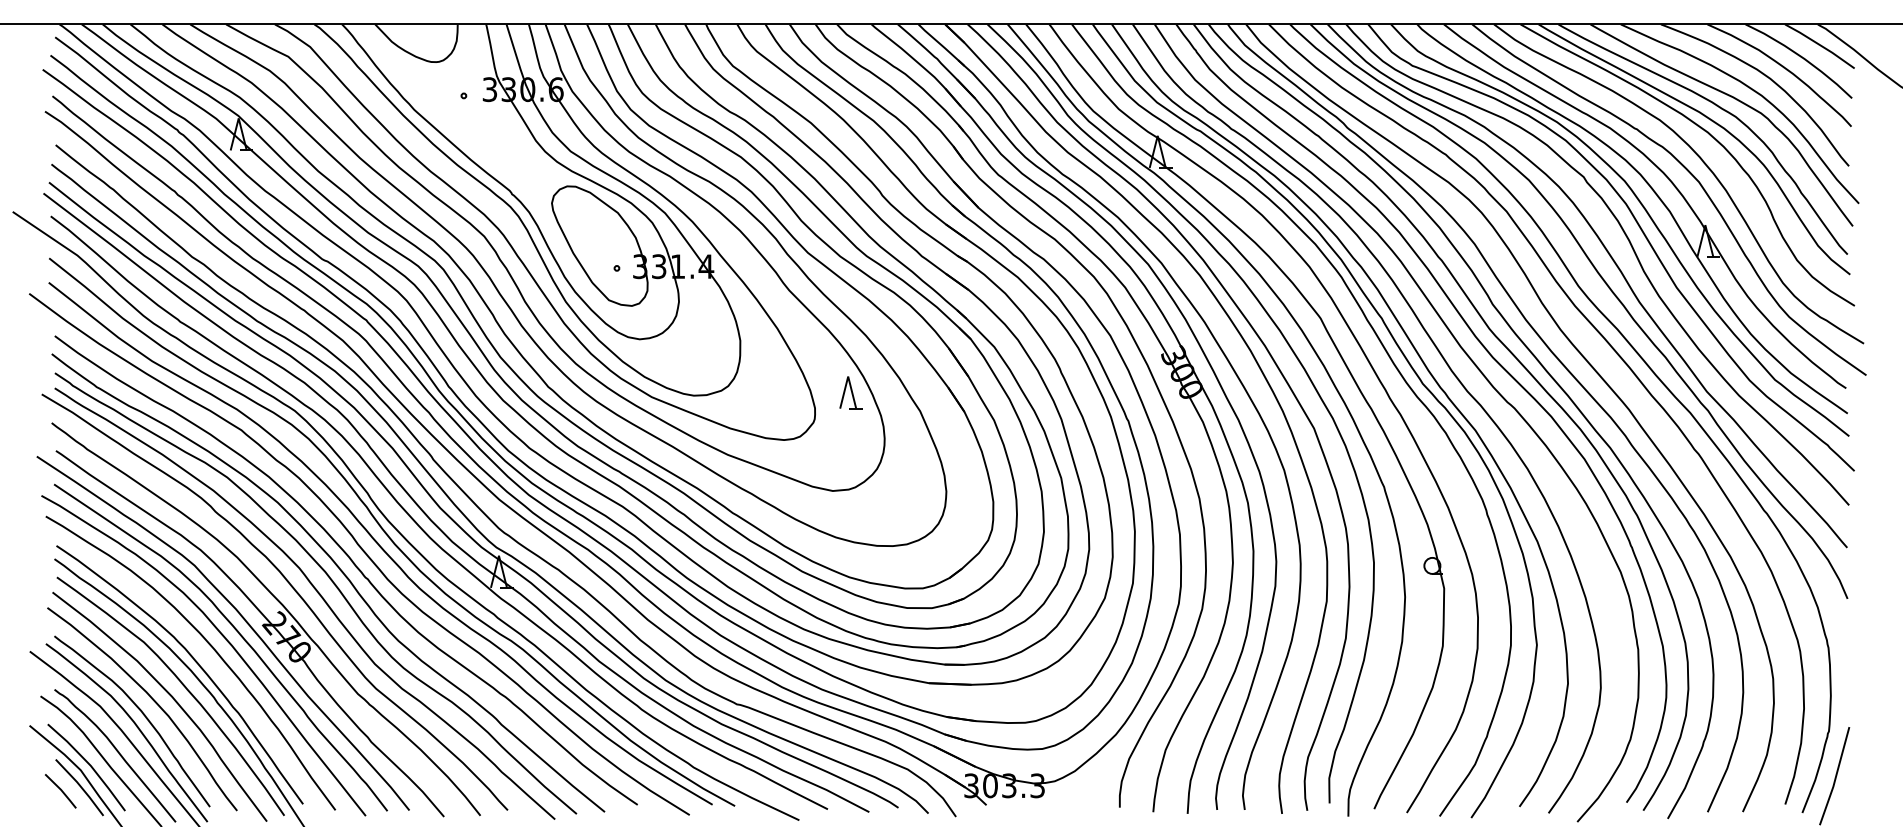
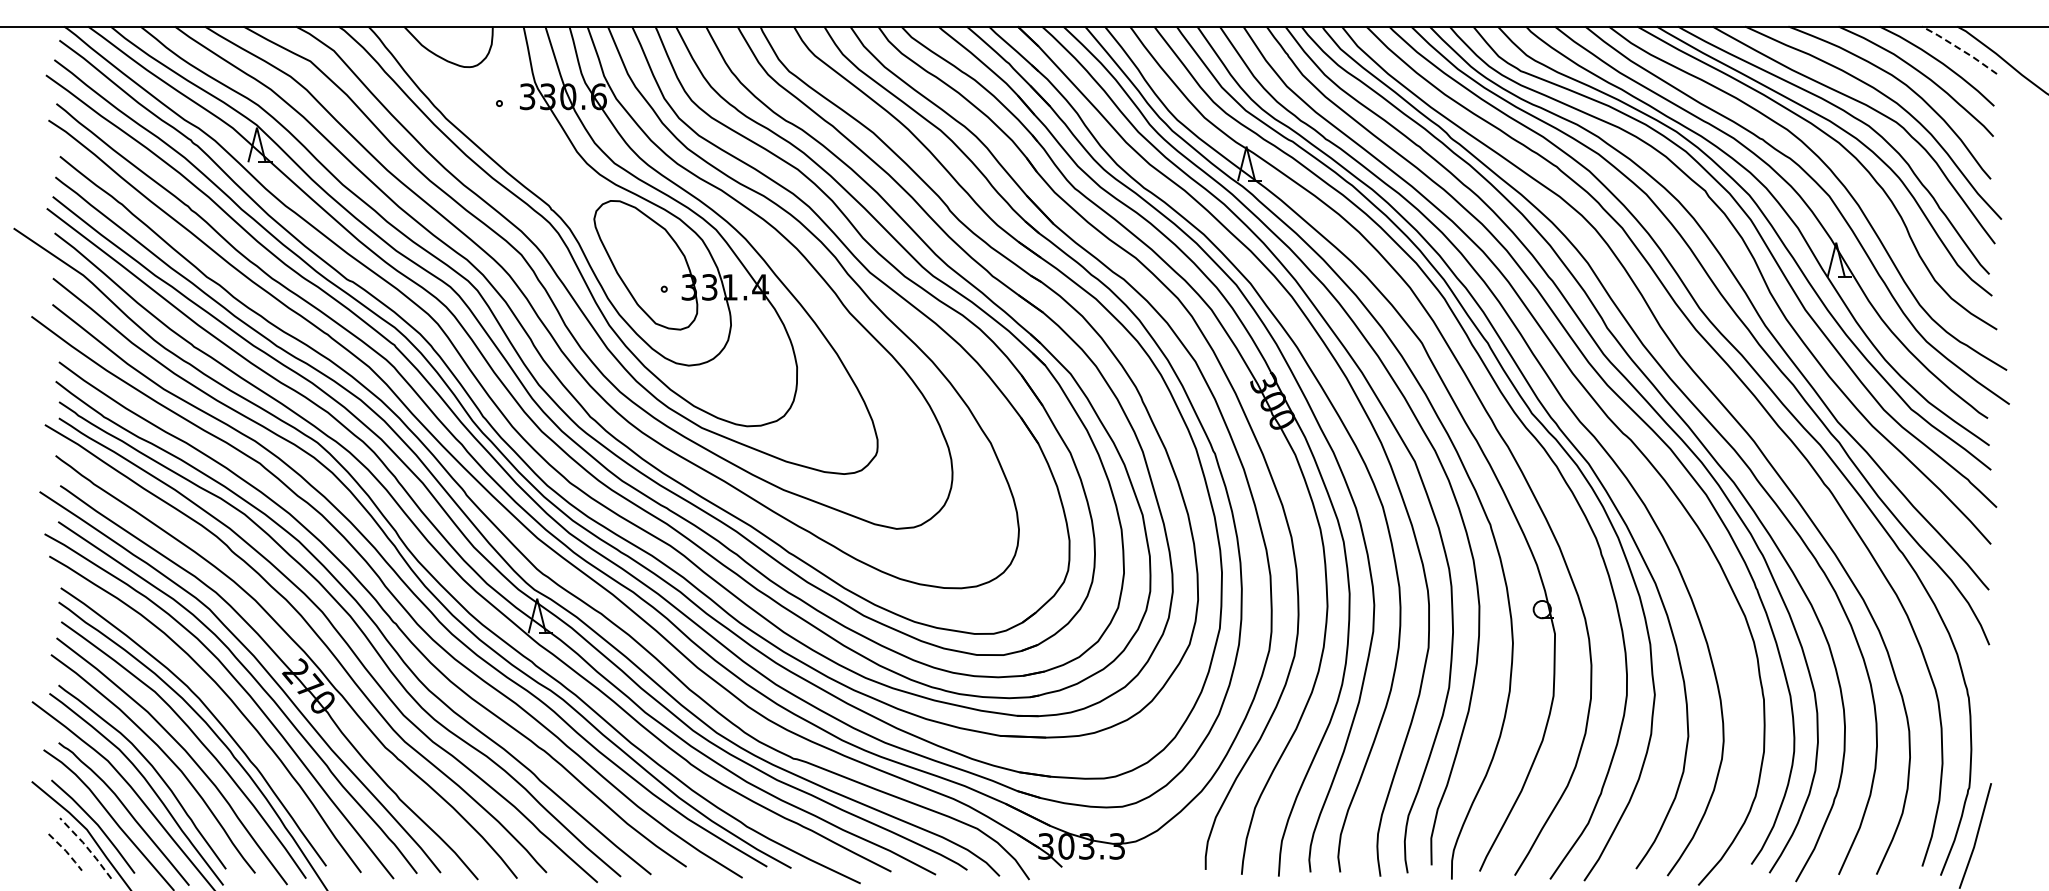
line: (1819, 44) -> (1959, 48), solid -> dashed
part: (850, 392) -> (915, 422), removed
line: (80, 785) -> (86, 846), solid -> dashed
line: (61, 790) -> (66, 851), solid -> dashed

